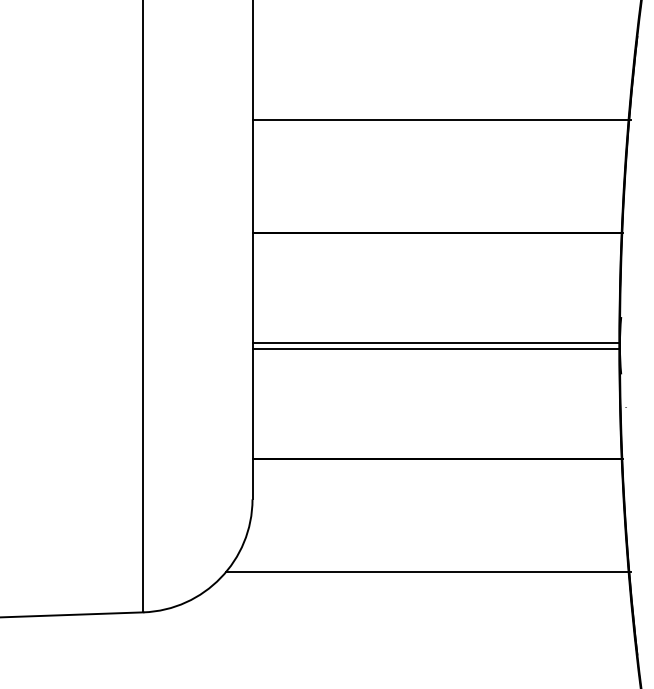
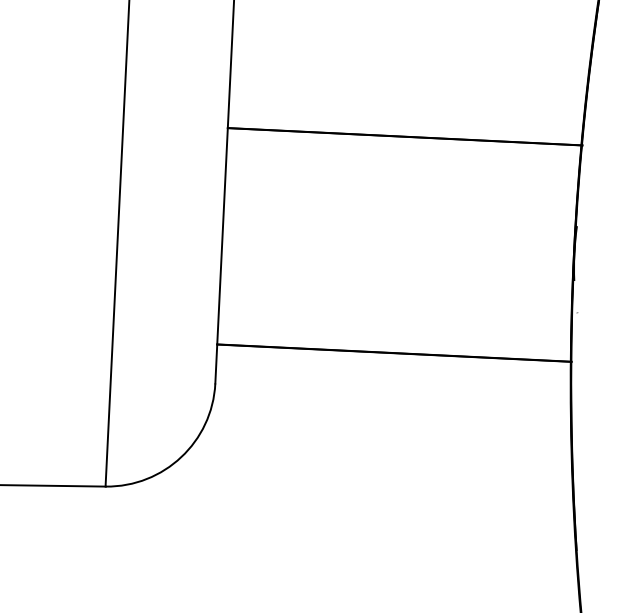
line: (441, 119) -> (414, 28), removed
line: (435, 342) -> (397, 241), removed
line: (435, 348) -> (397, 247), removed
line: (428, 571) -> (380, 460), removed

